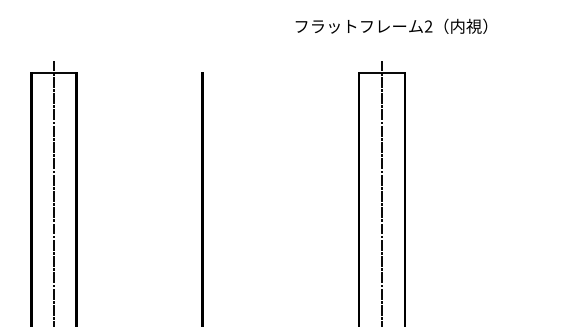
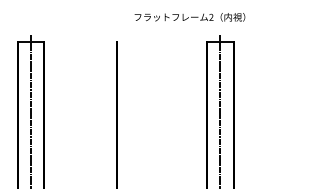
text: (390, 26) -> (189, 17), moved

